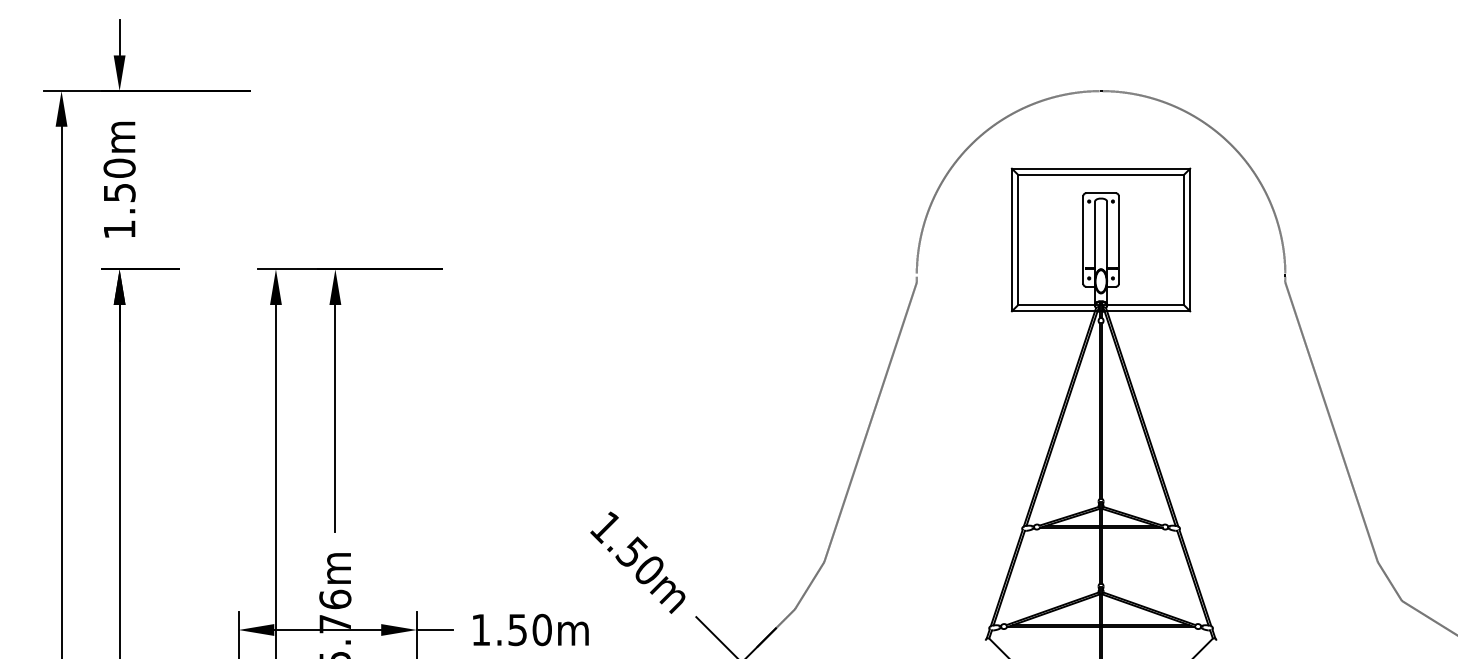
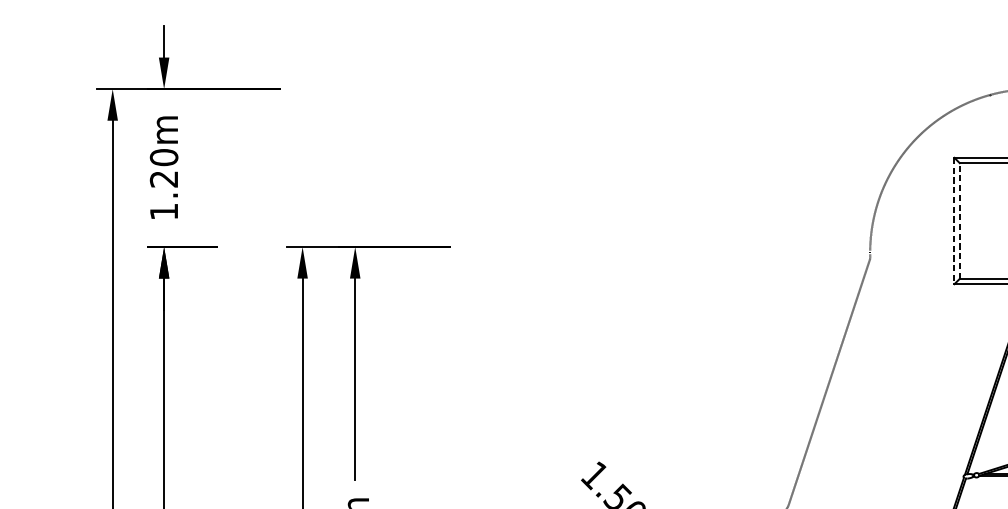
text: (119, 193) -> (164, 179), 1.50m -> 1.20m
line: (1017, 239) -> (959, 220), solid -> dashed
line: (1011, 240) -> (954, 221), solid -> dashed

